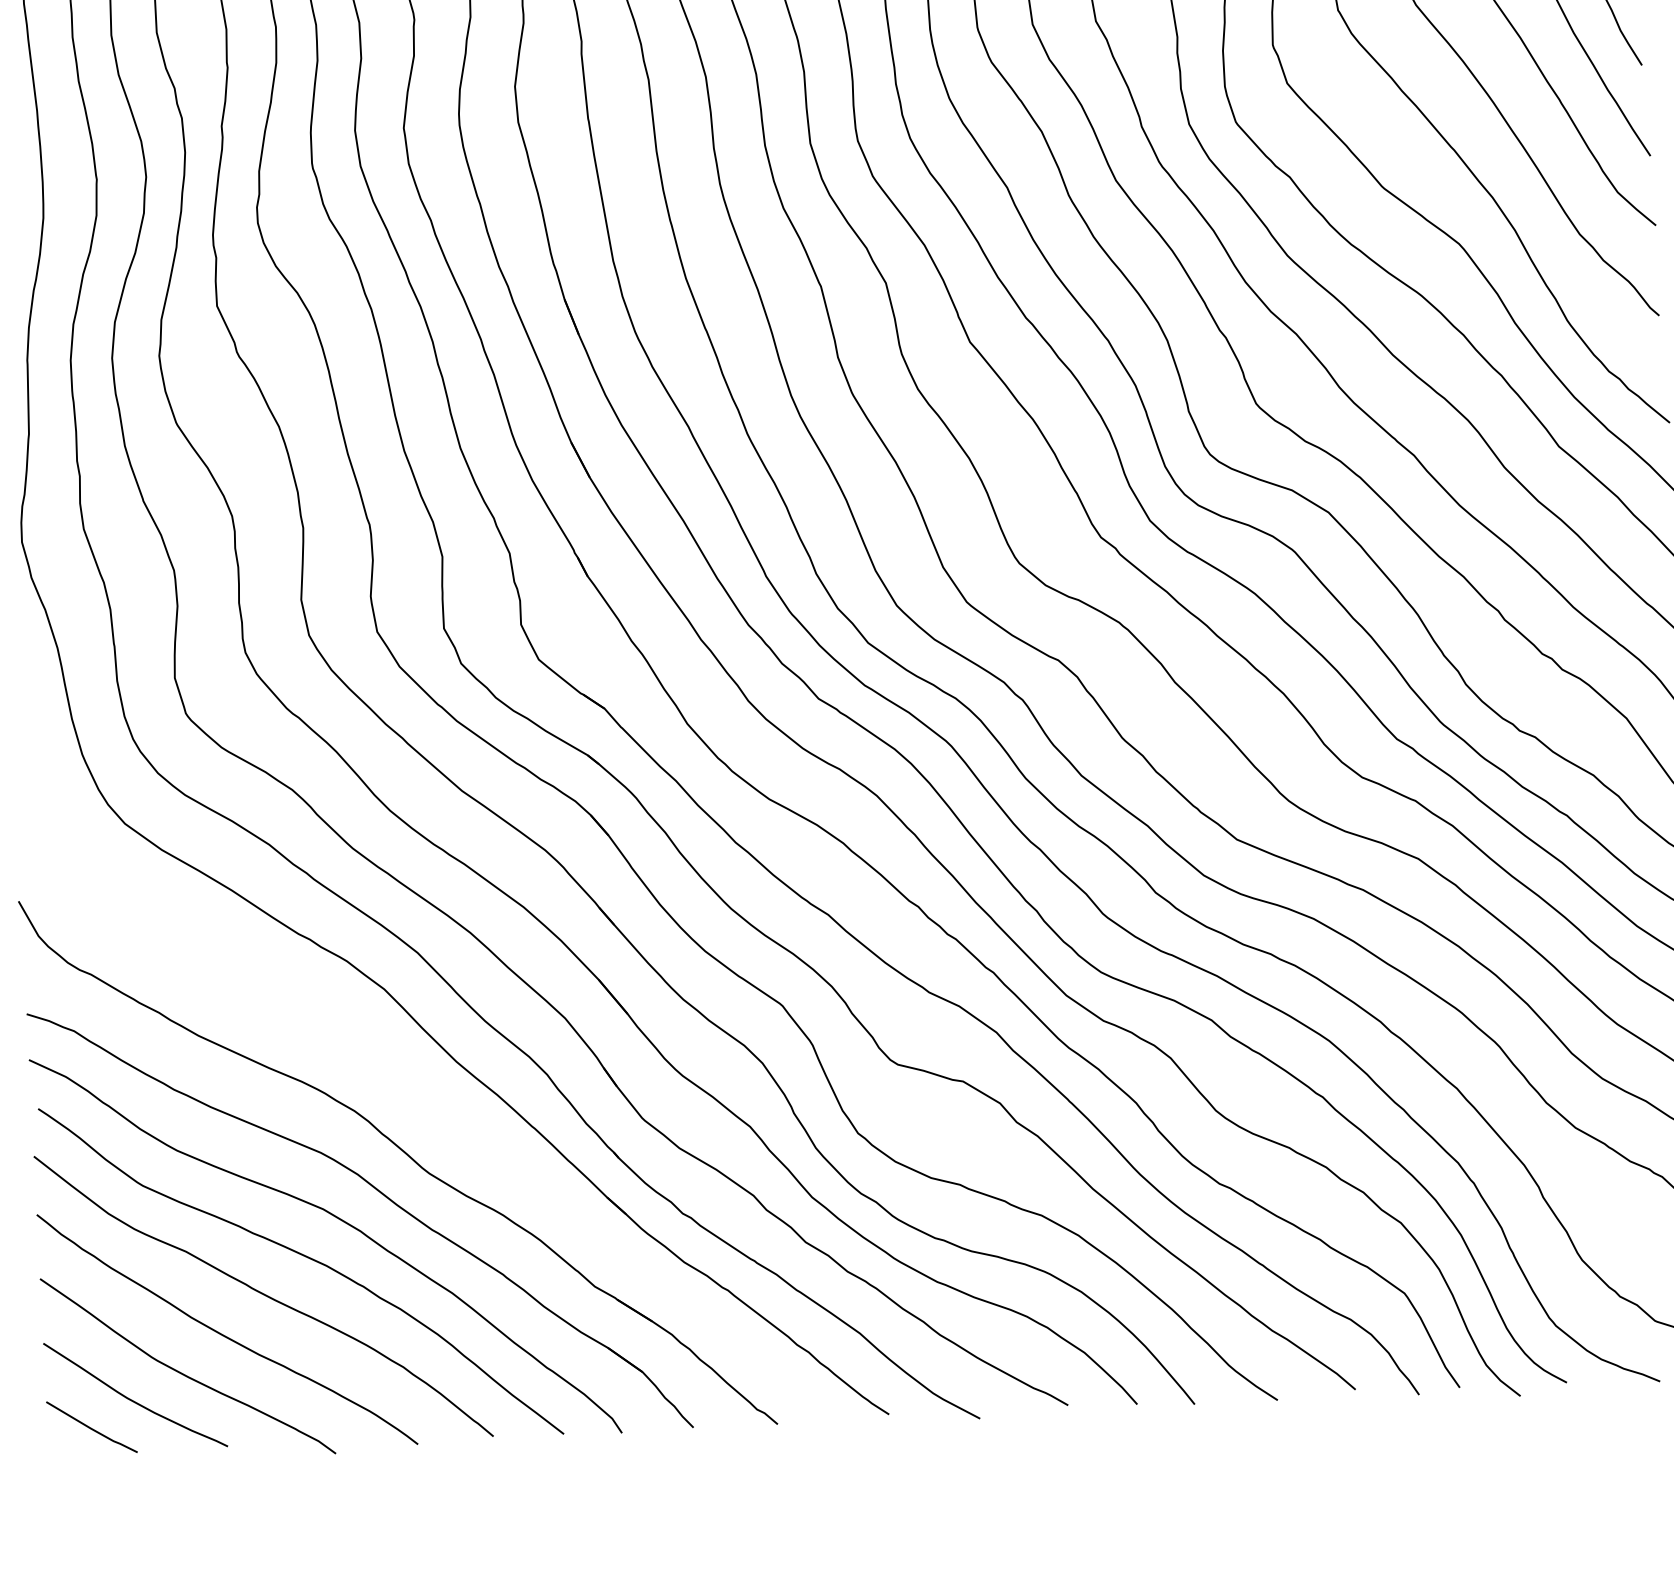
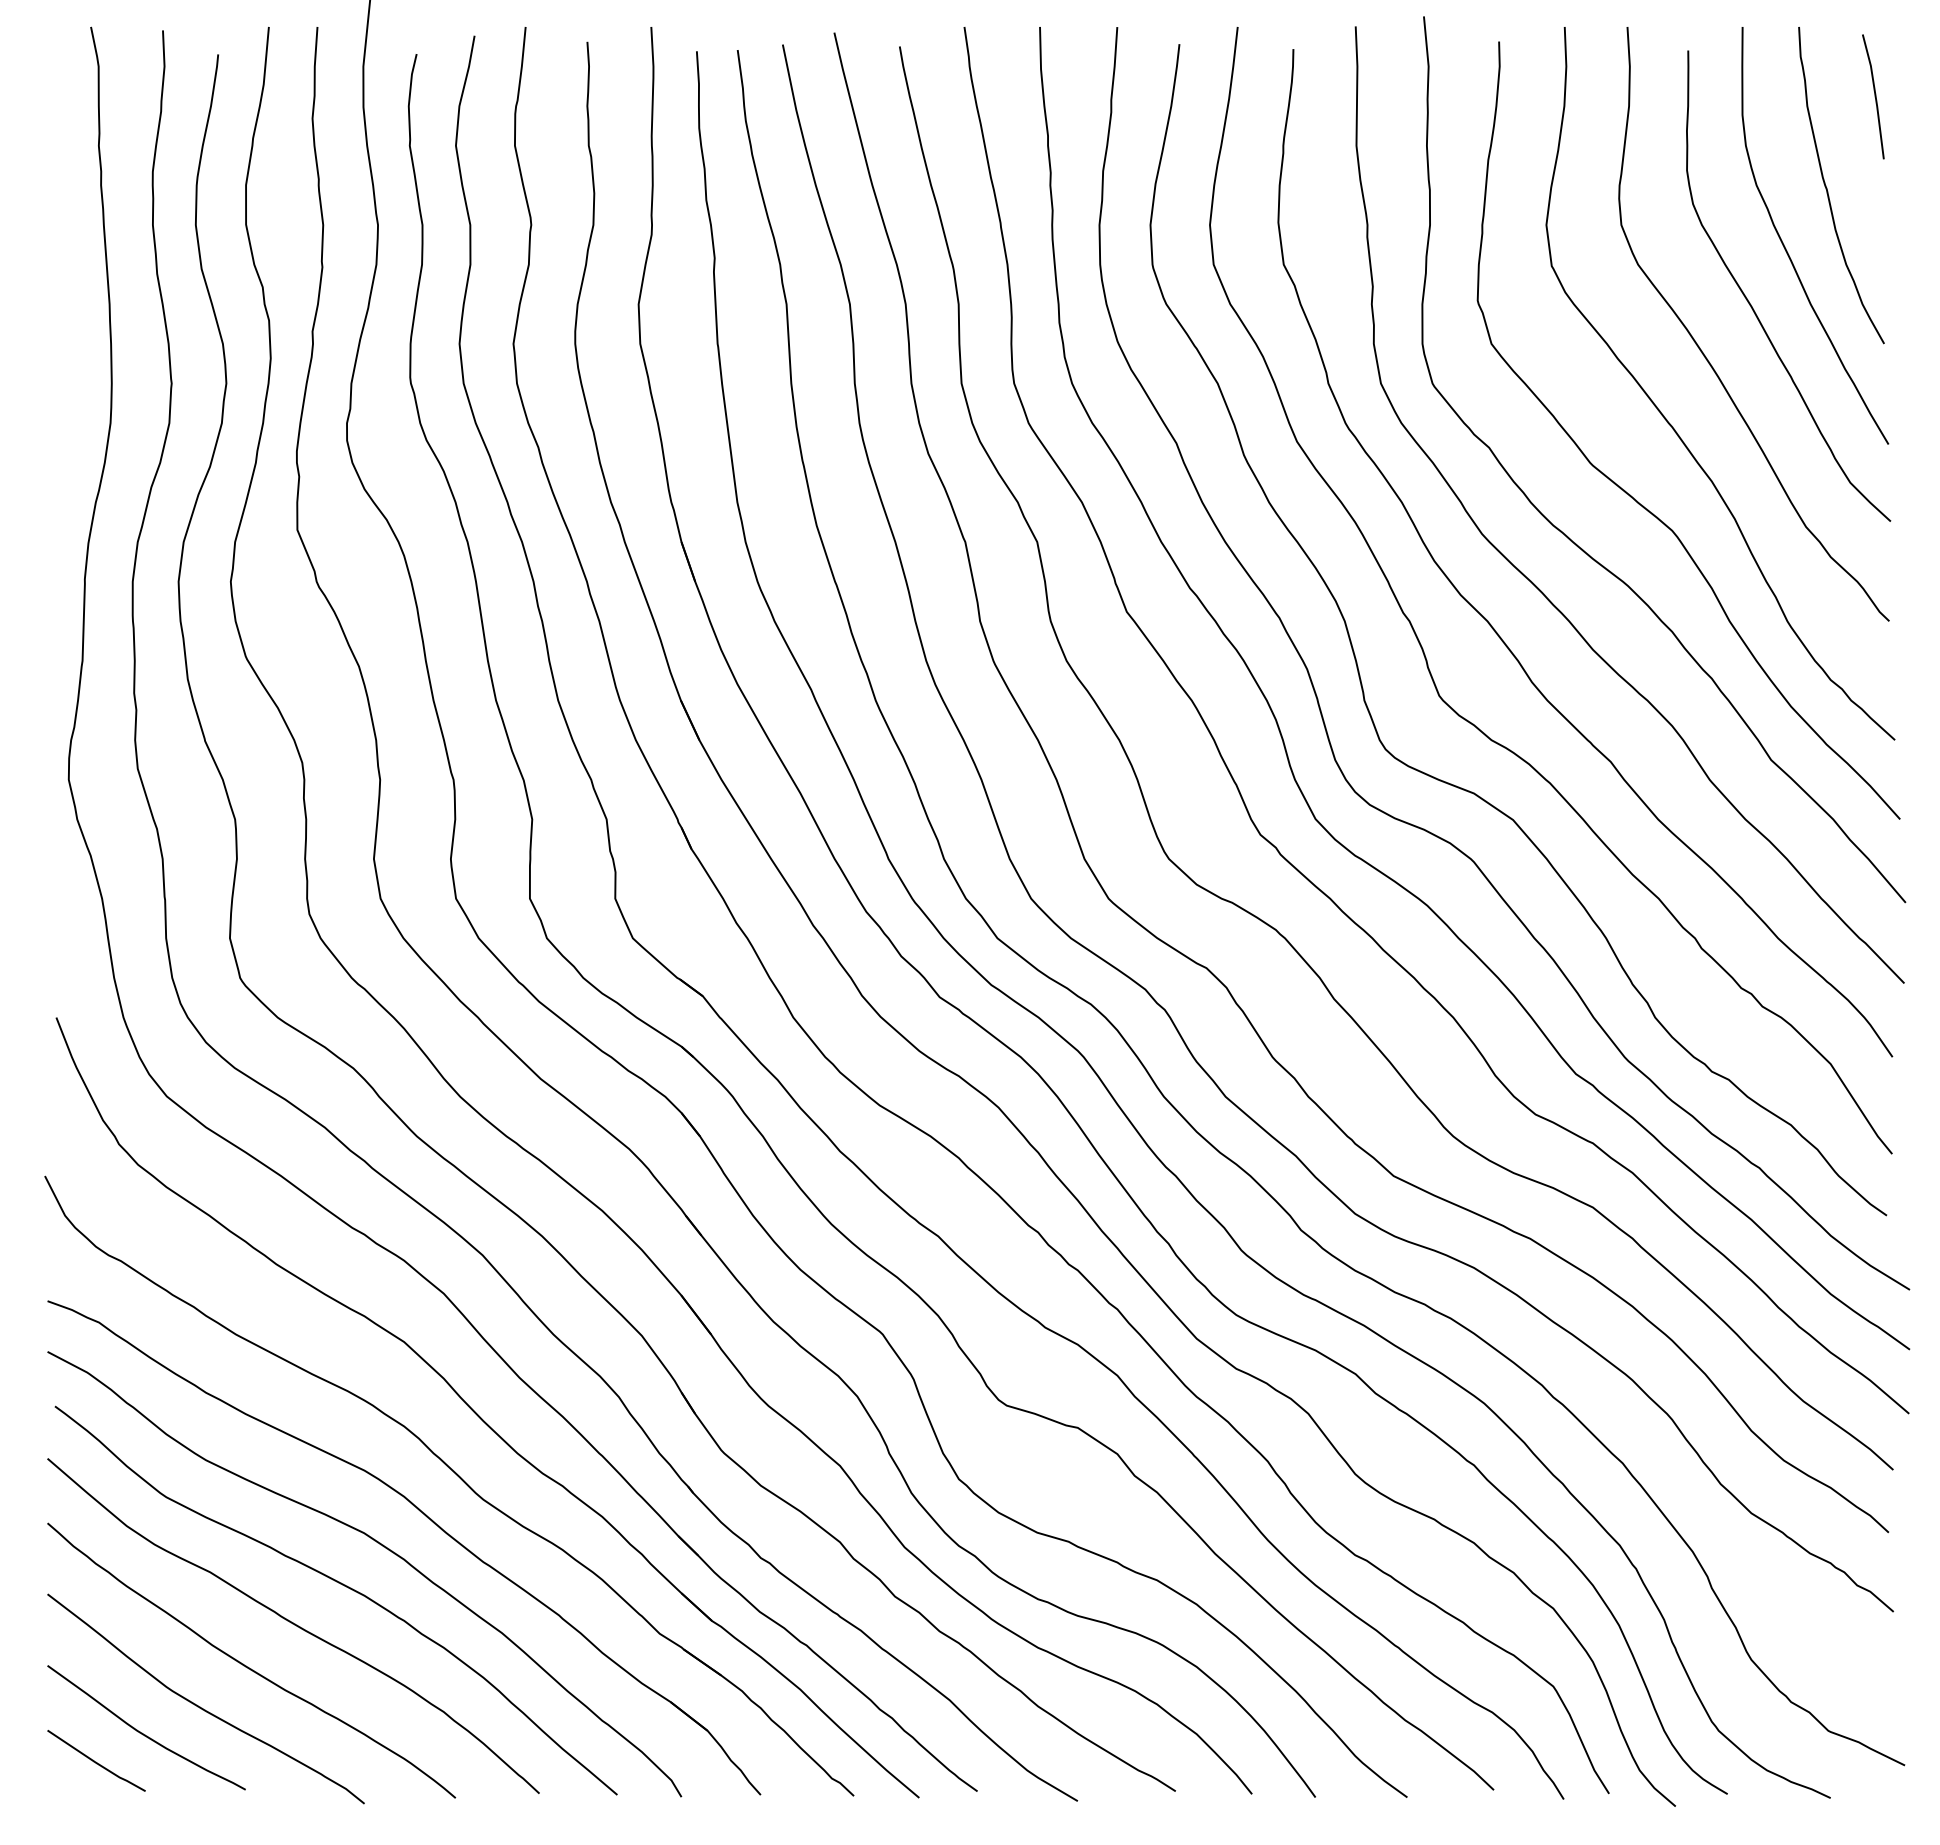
part: (422, 1097) -> (479, 1415), added

